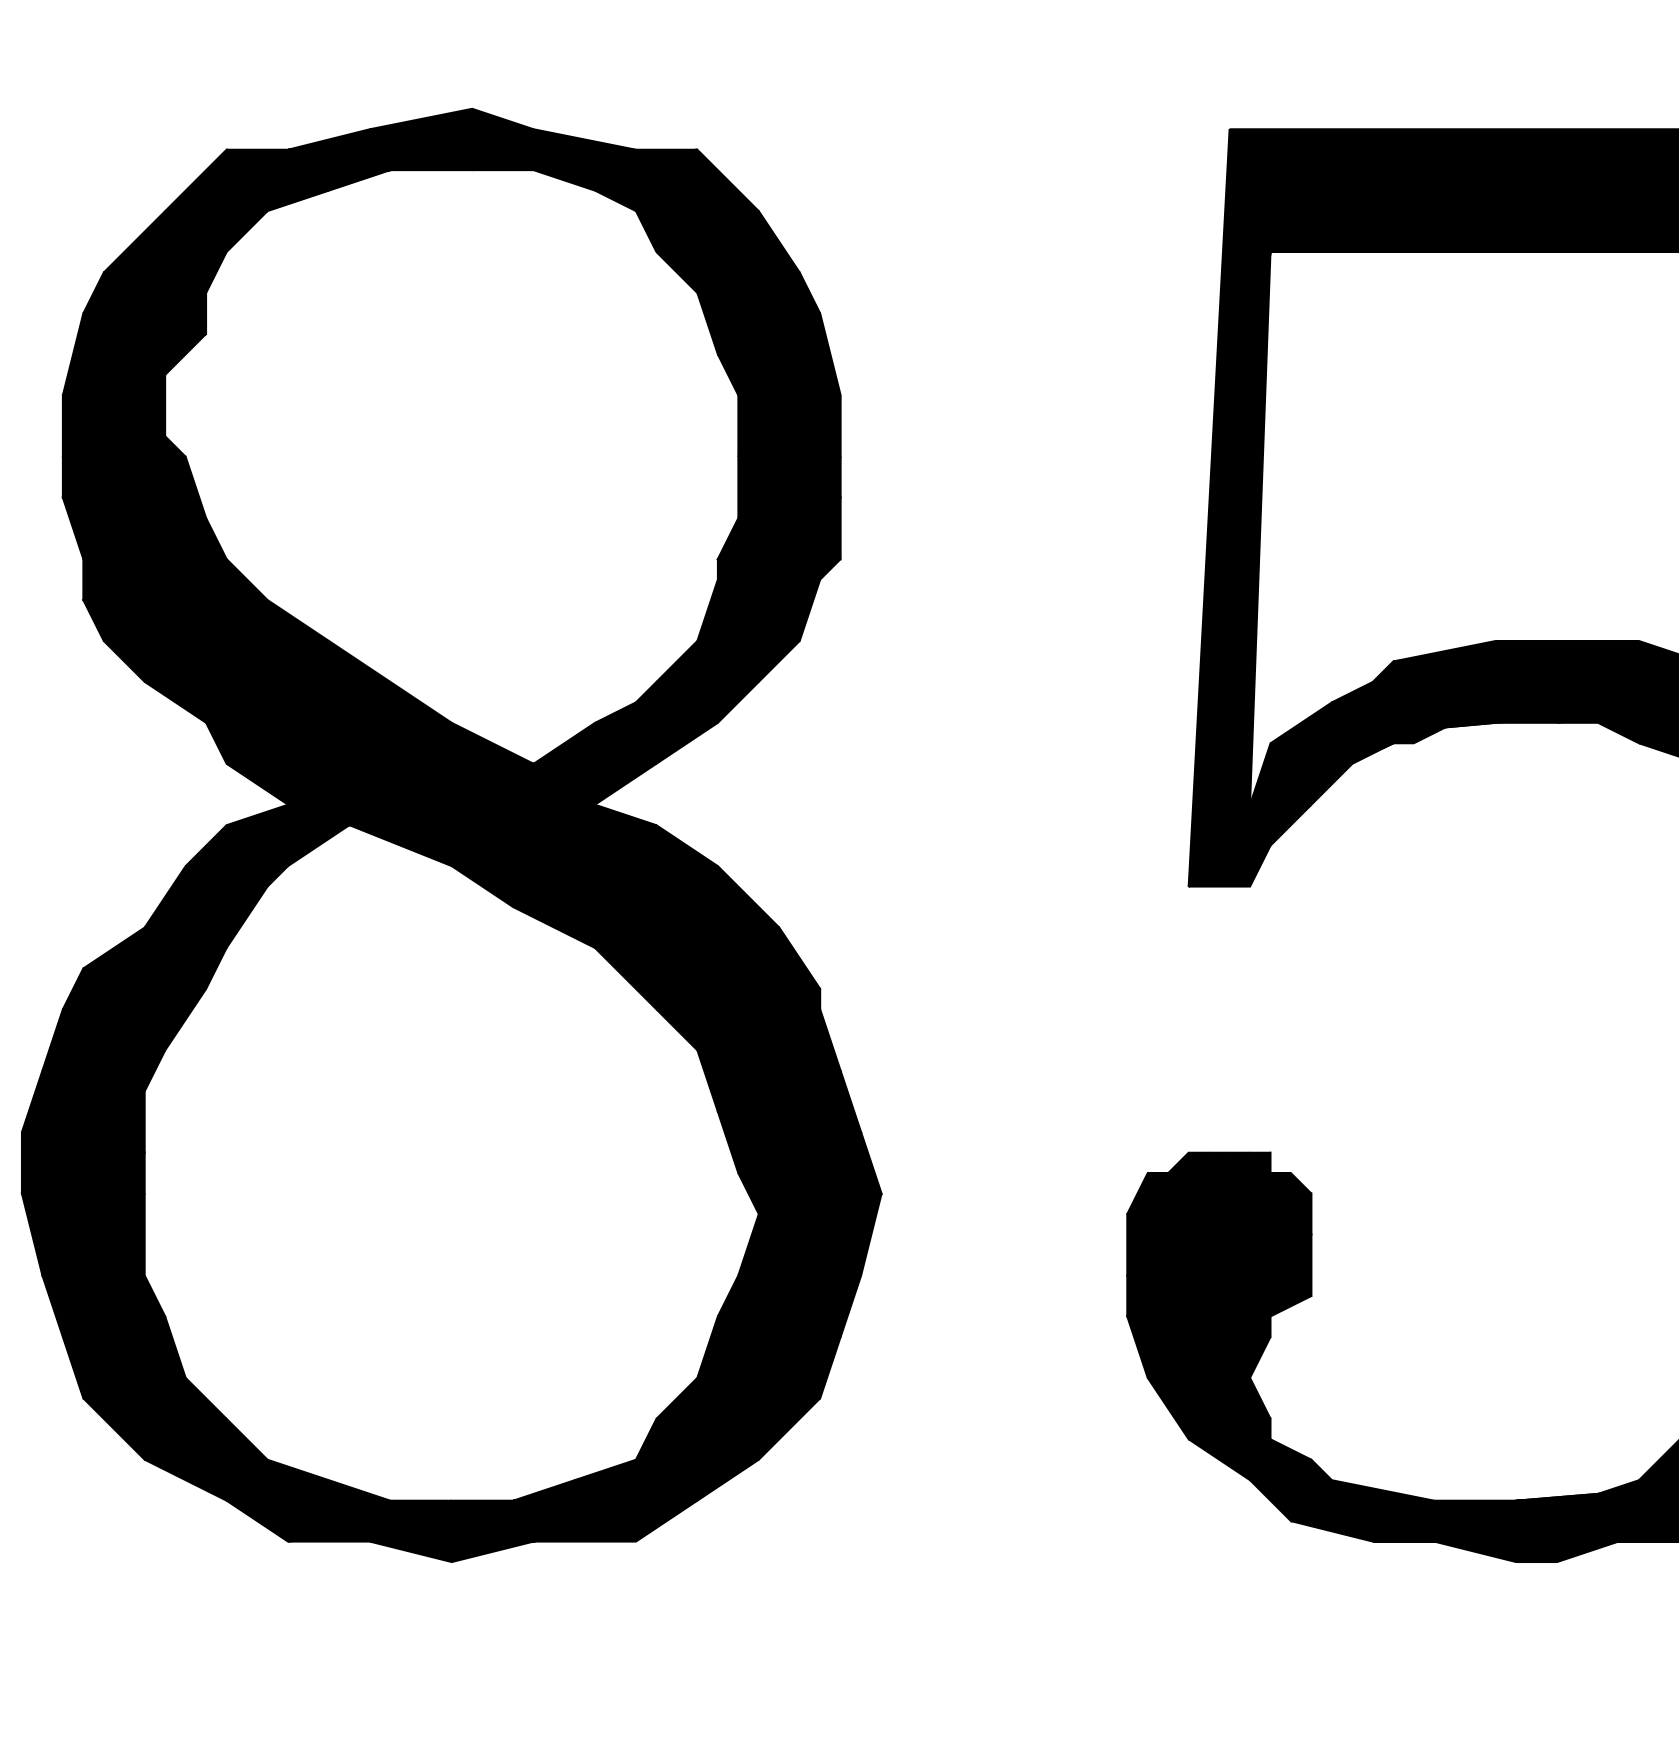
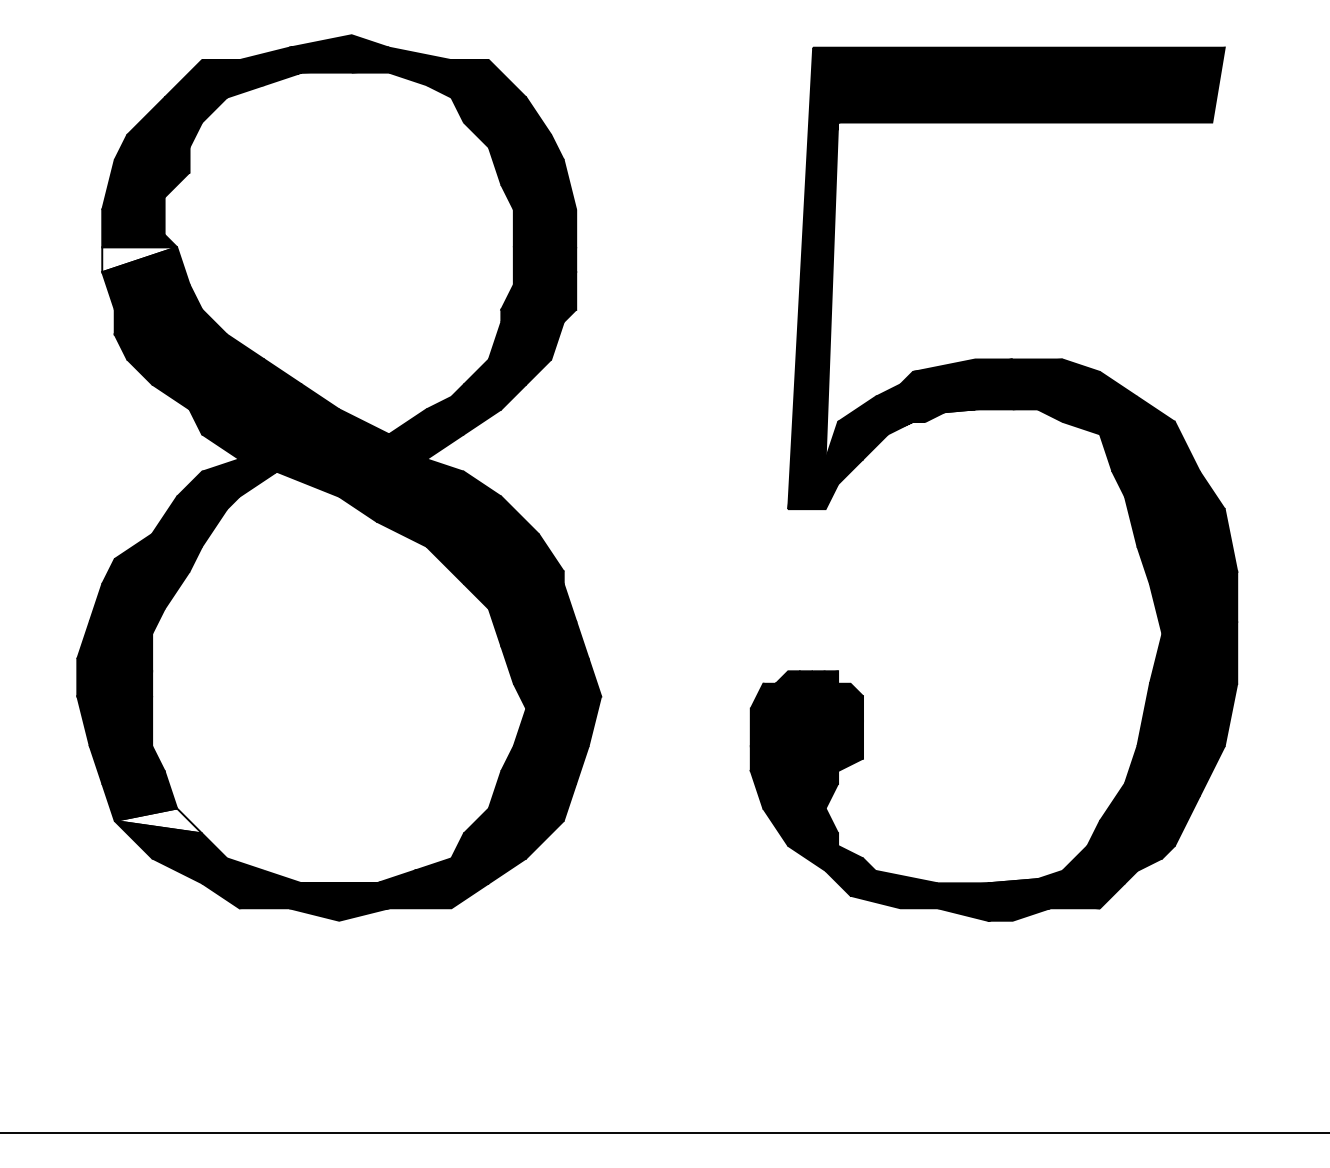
fill: (123, 476) -> (139, 259), removed
fill: (155, 1397) -> (158, 820), removed

